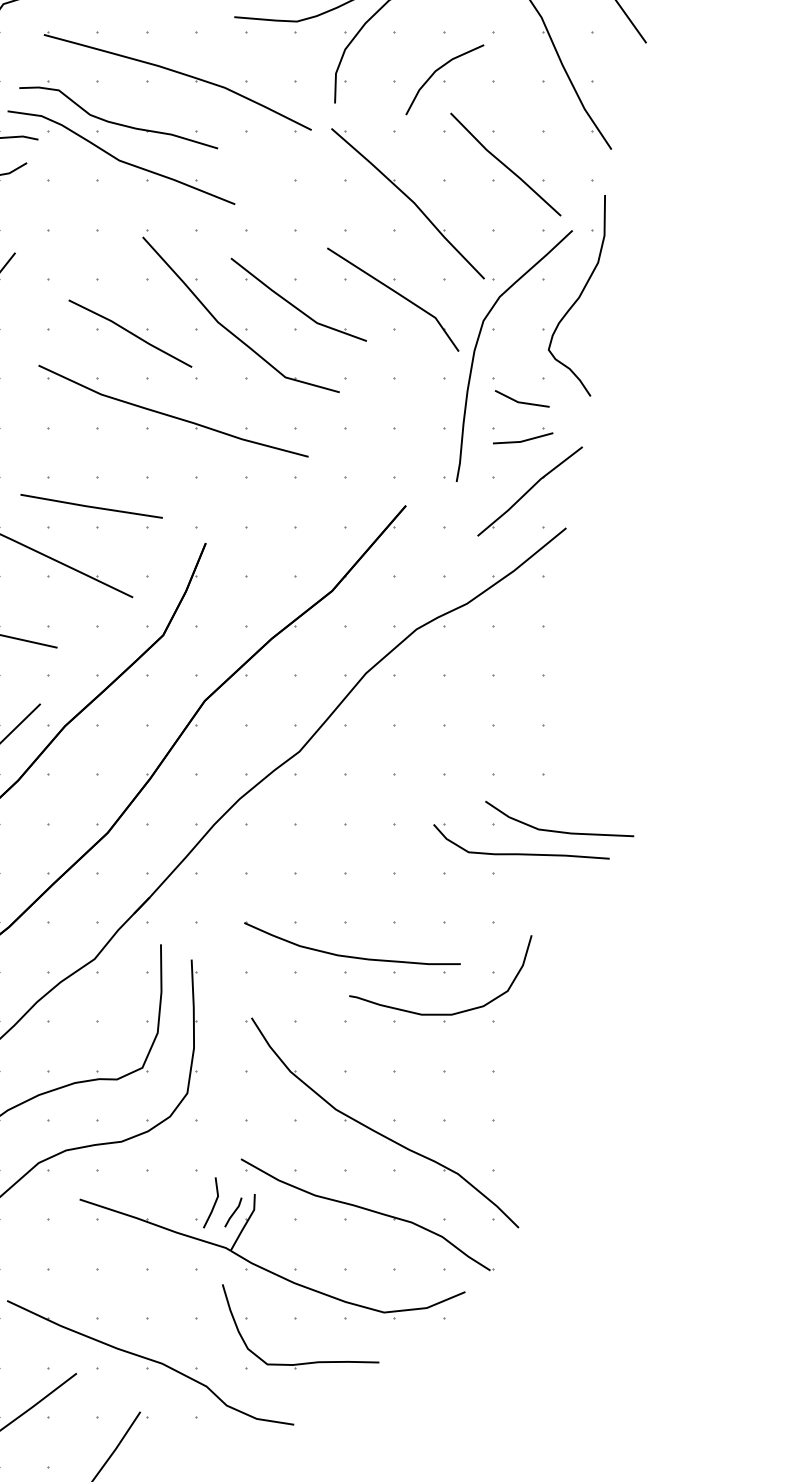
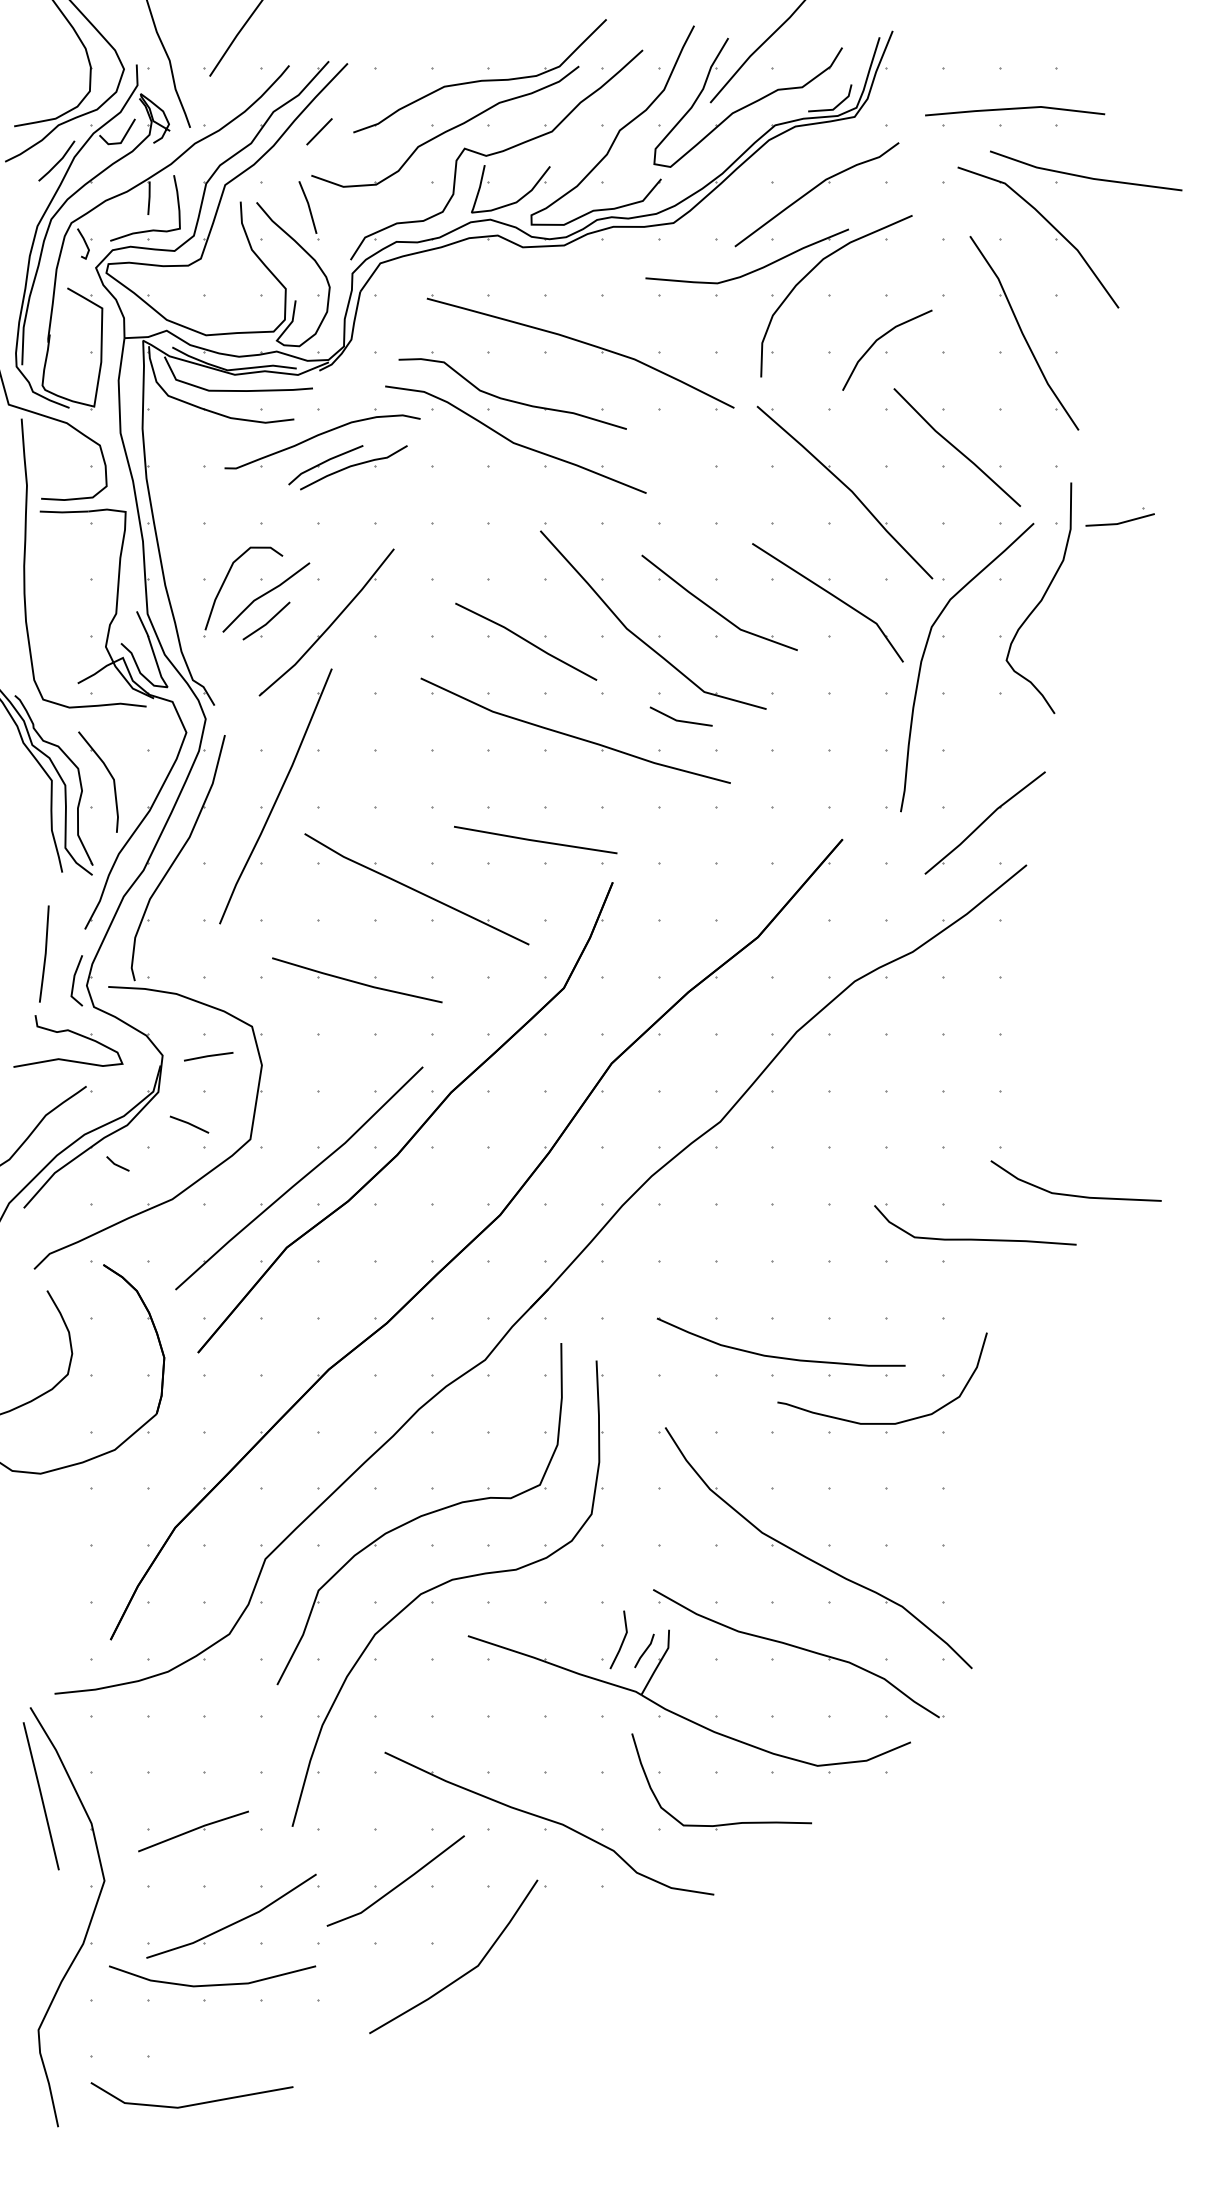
line: (519, 401) -> (678, 719), moved
part: (522, 435) -> (1119, 516), moved
line: (90, 505) -> (534, 839), moved
line: (557, 830) -> (1073, 1194), moved

